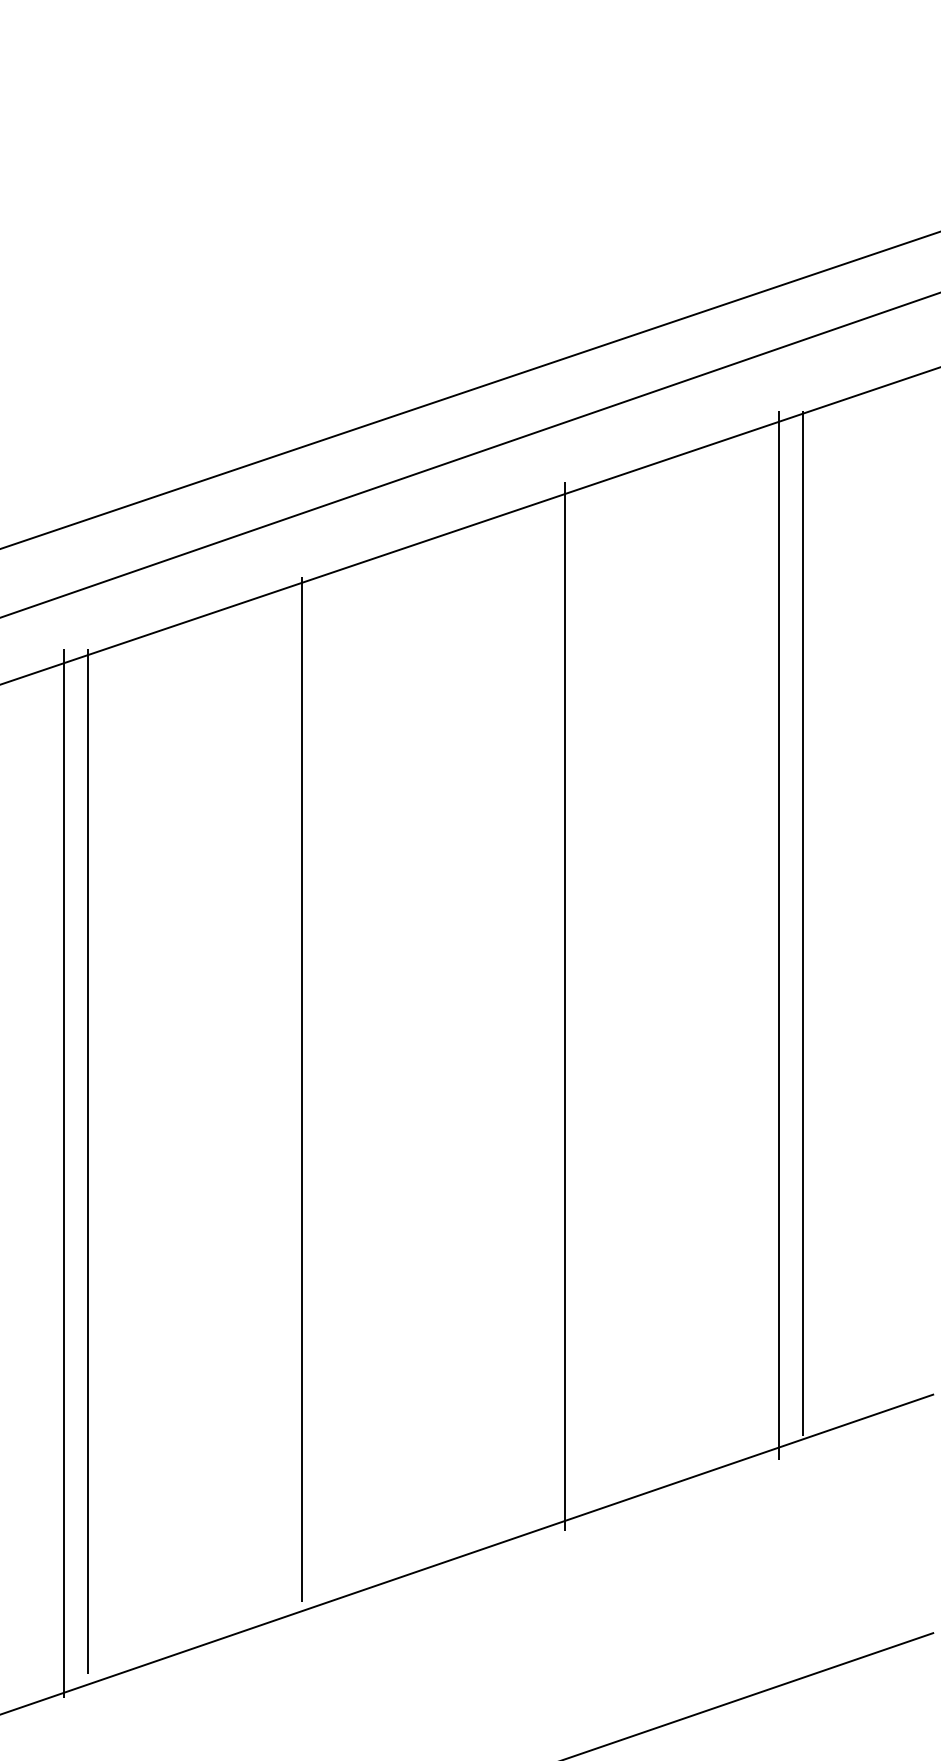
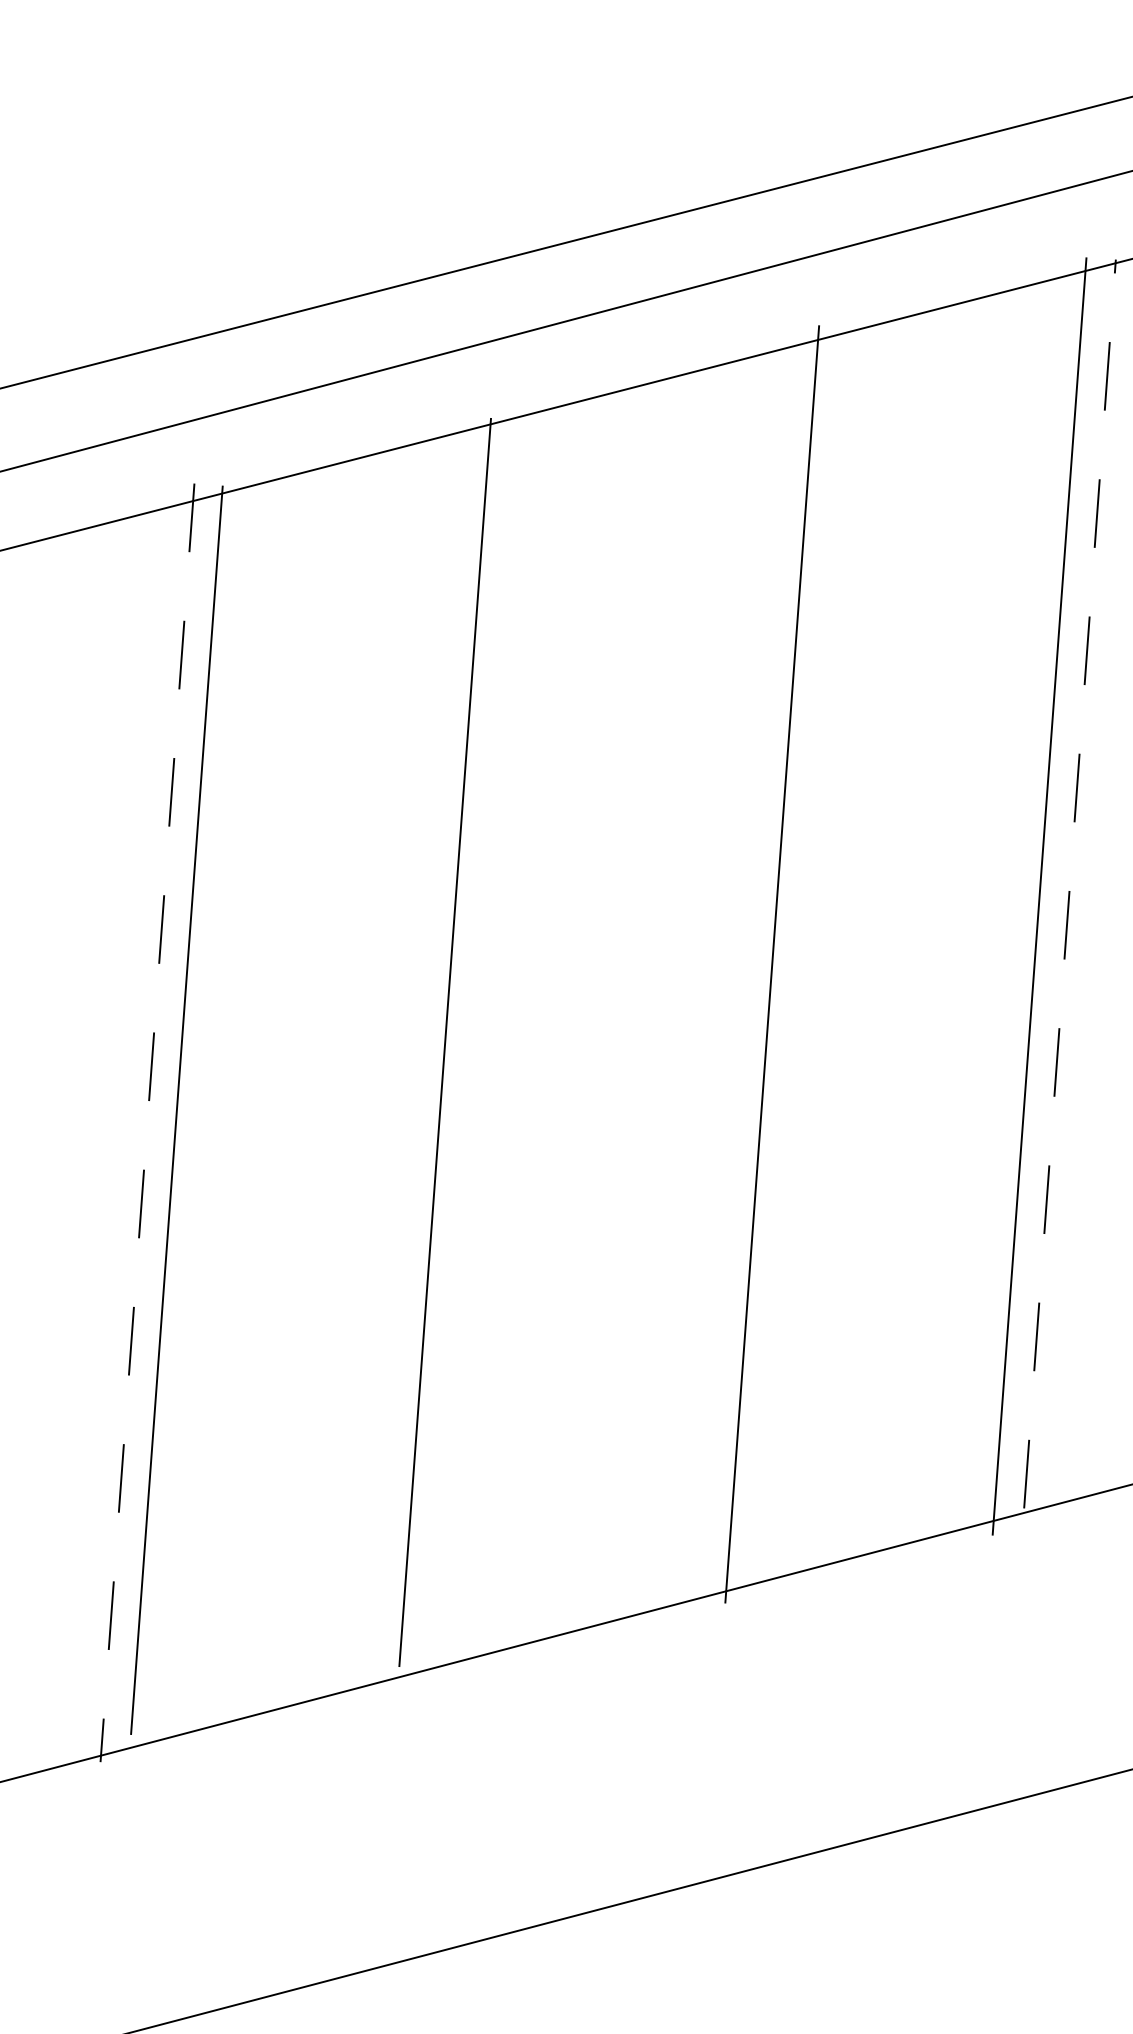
line: (803, 922) -> (1070, 883), solid -> dashed
line: (64, 1173) -> (147, 1123), solid -> dashed

